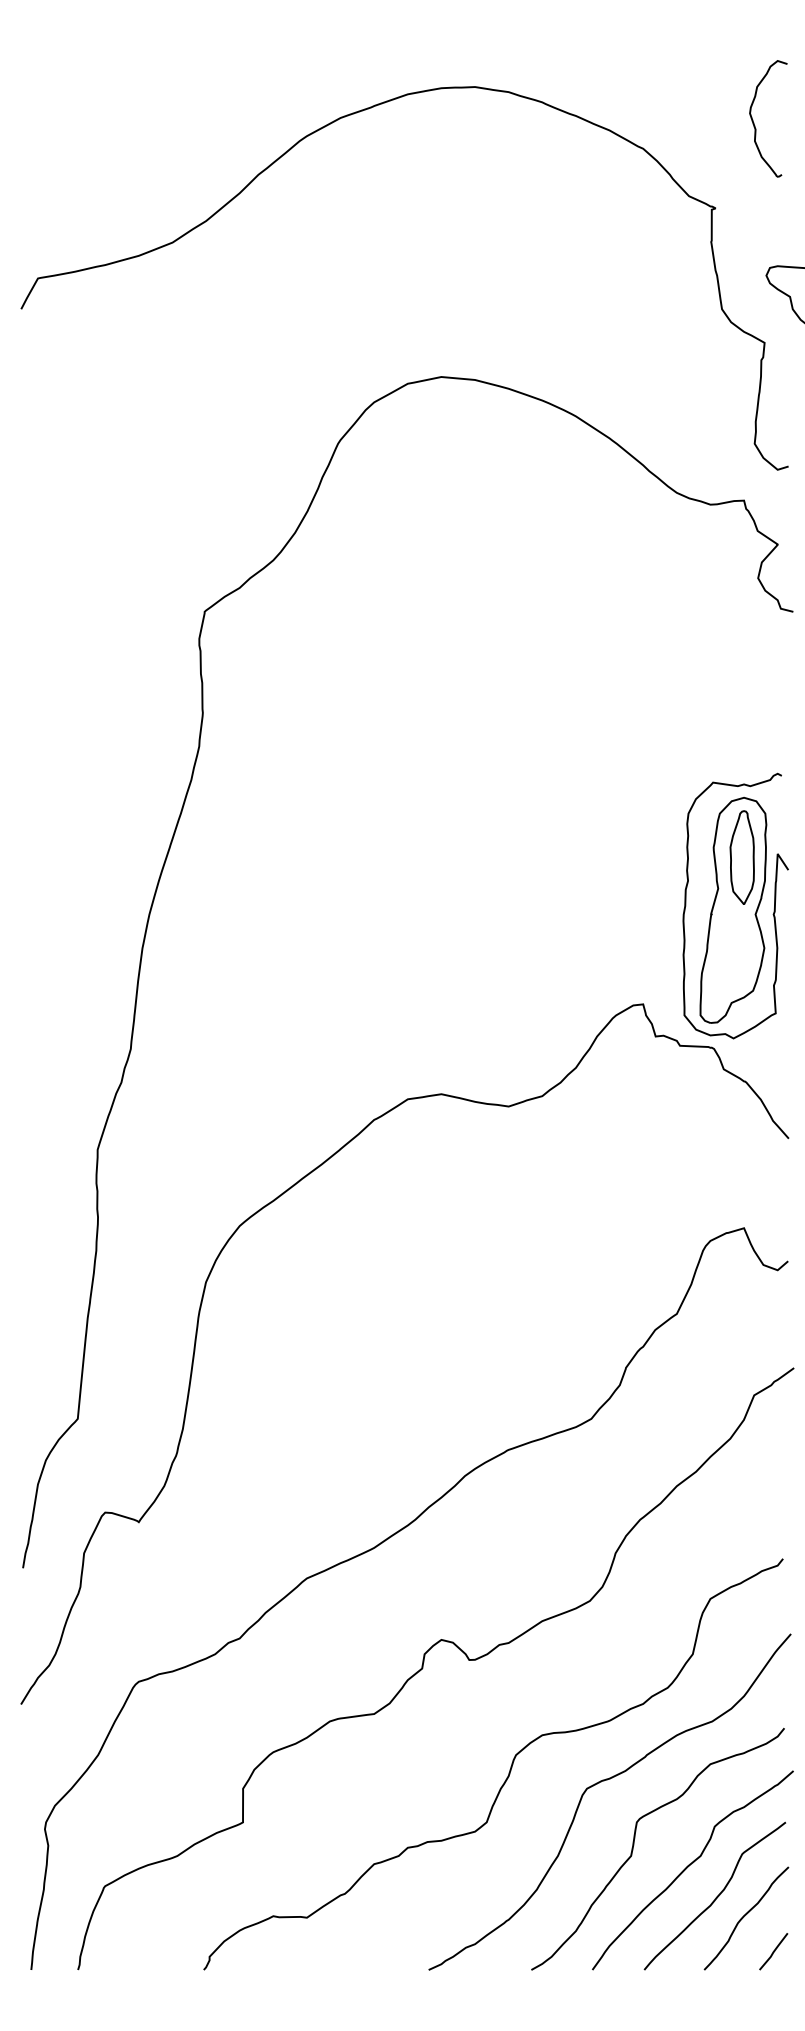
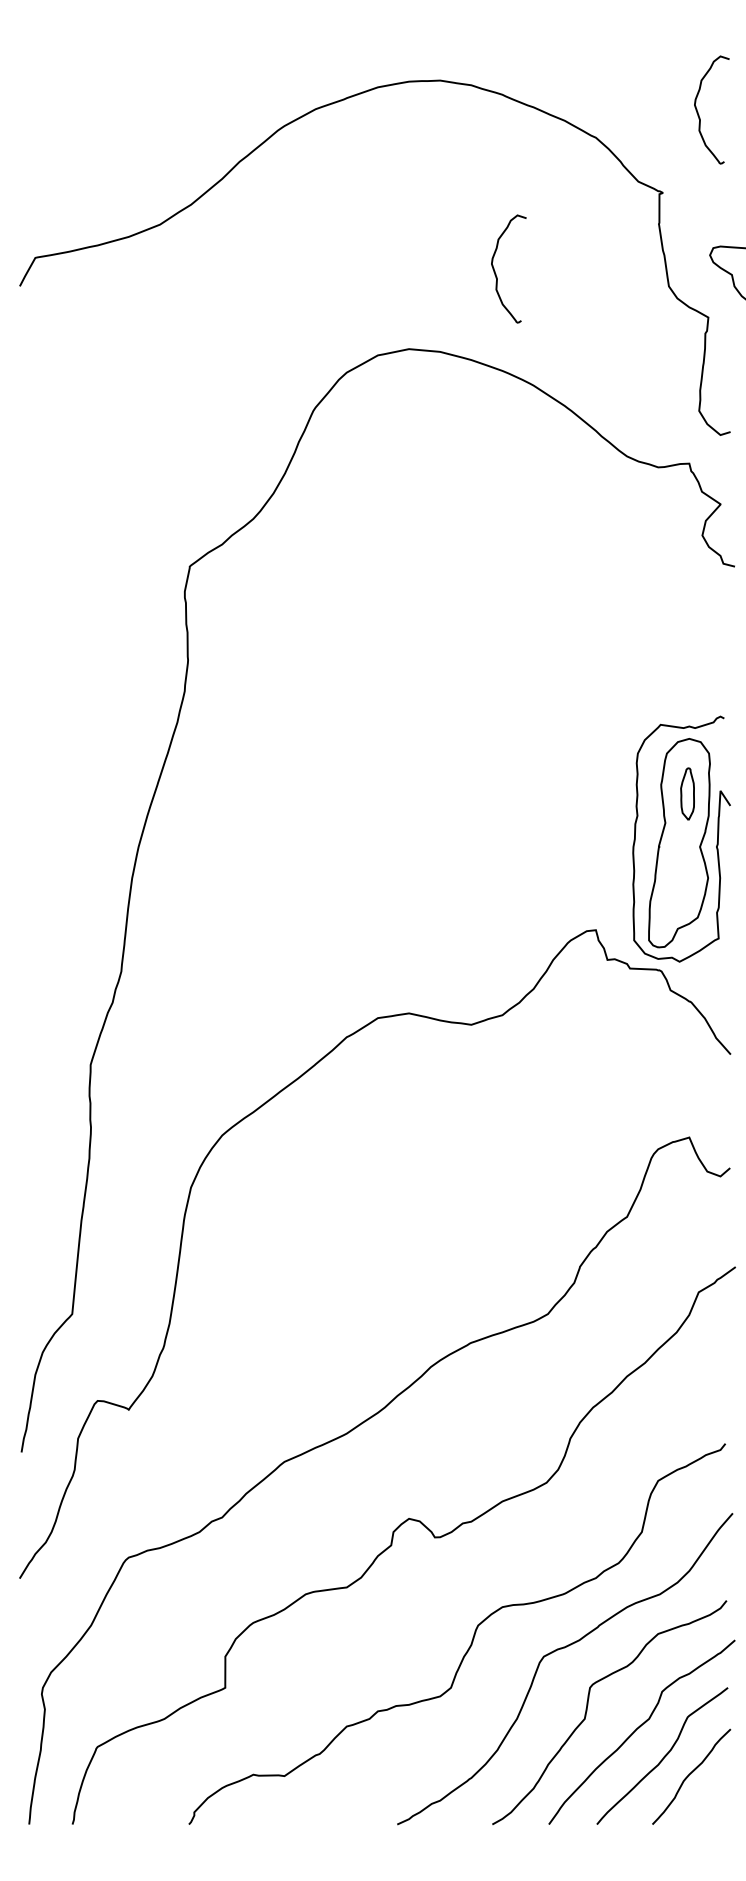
curve: (535, 295) -> (496, 273), added
part: (742, 856) -> (687, 793), size x0.6
line: (773, 1951) -> (716, 1807), removed

